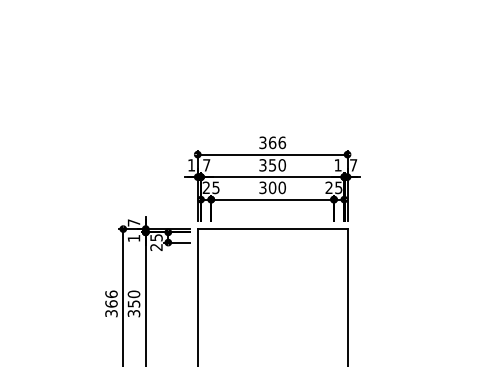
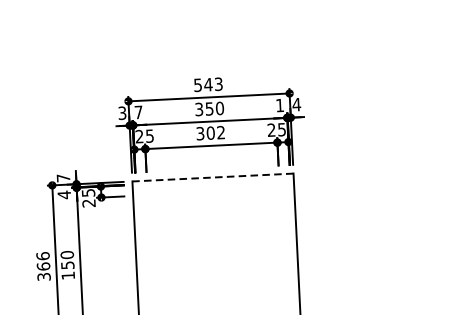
text: (272, 142) -> (208, 84), 366 -> 543
text: (191, 165) -> (122, 113), 1 -> 3
text: (353, 165) -> (296, 104), 7 -> 4
text: (281, 187) -> (220, 132), 300 -> 302
line: (272, 229) -> (212, 177), solid -> dashed
text: (133, 238) -> (63, 194), 1 -> 4
text: (133, 313) -> (67, 275), 350 -> 150

